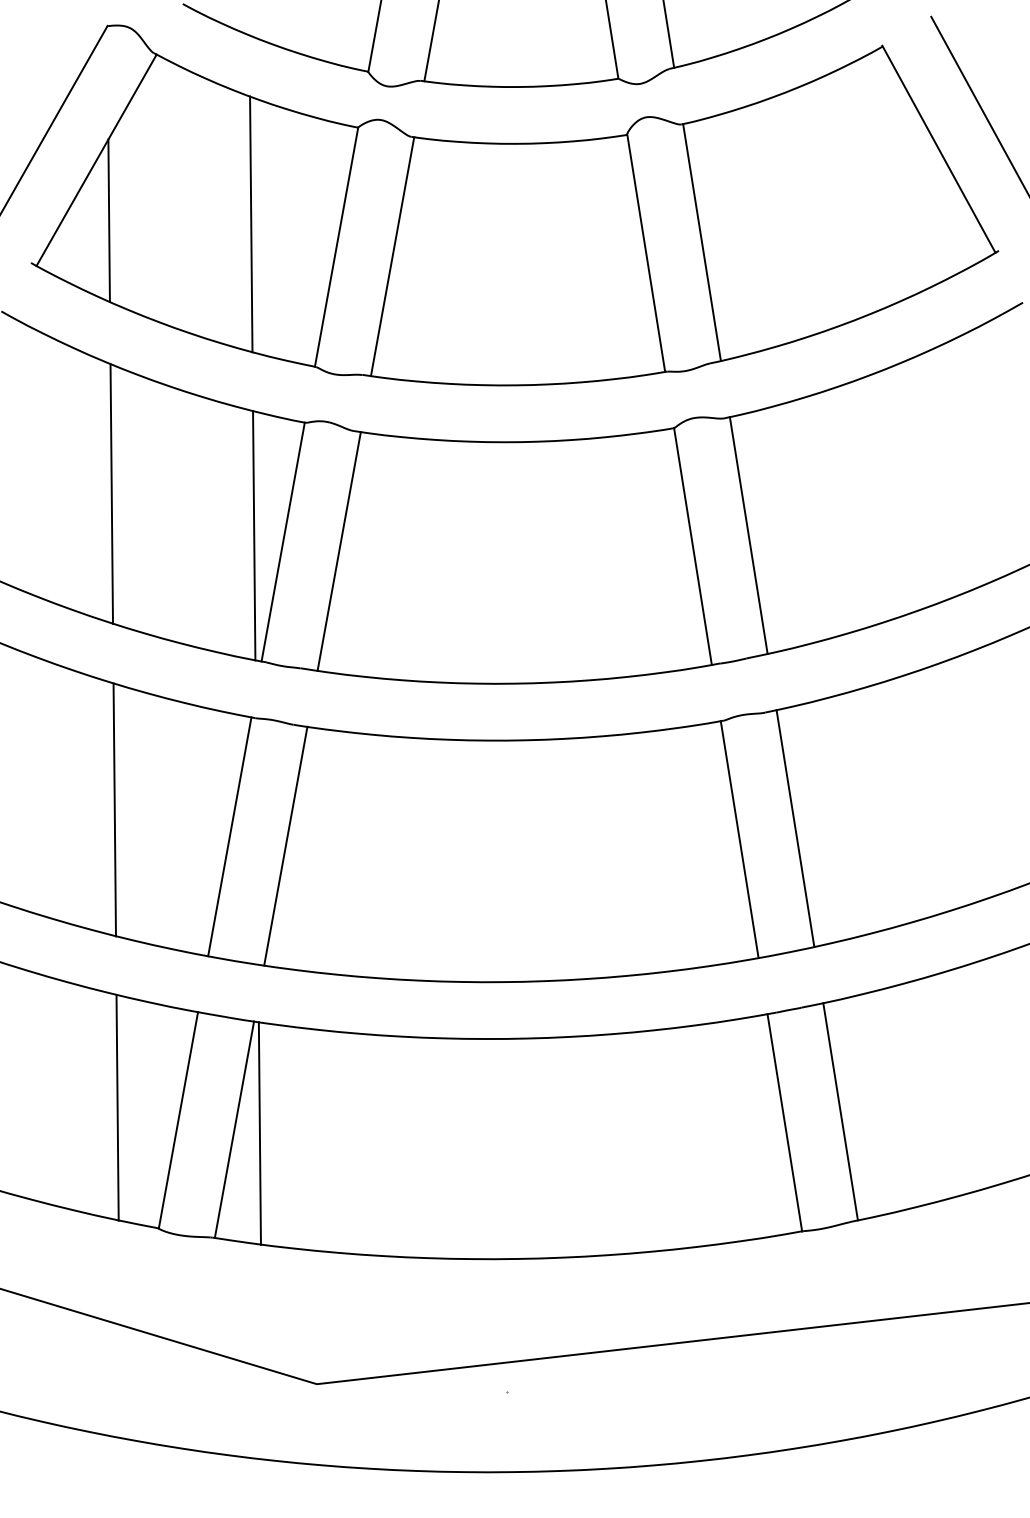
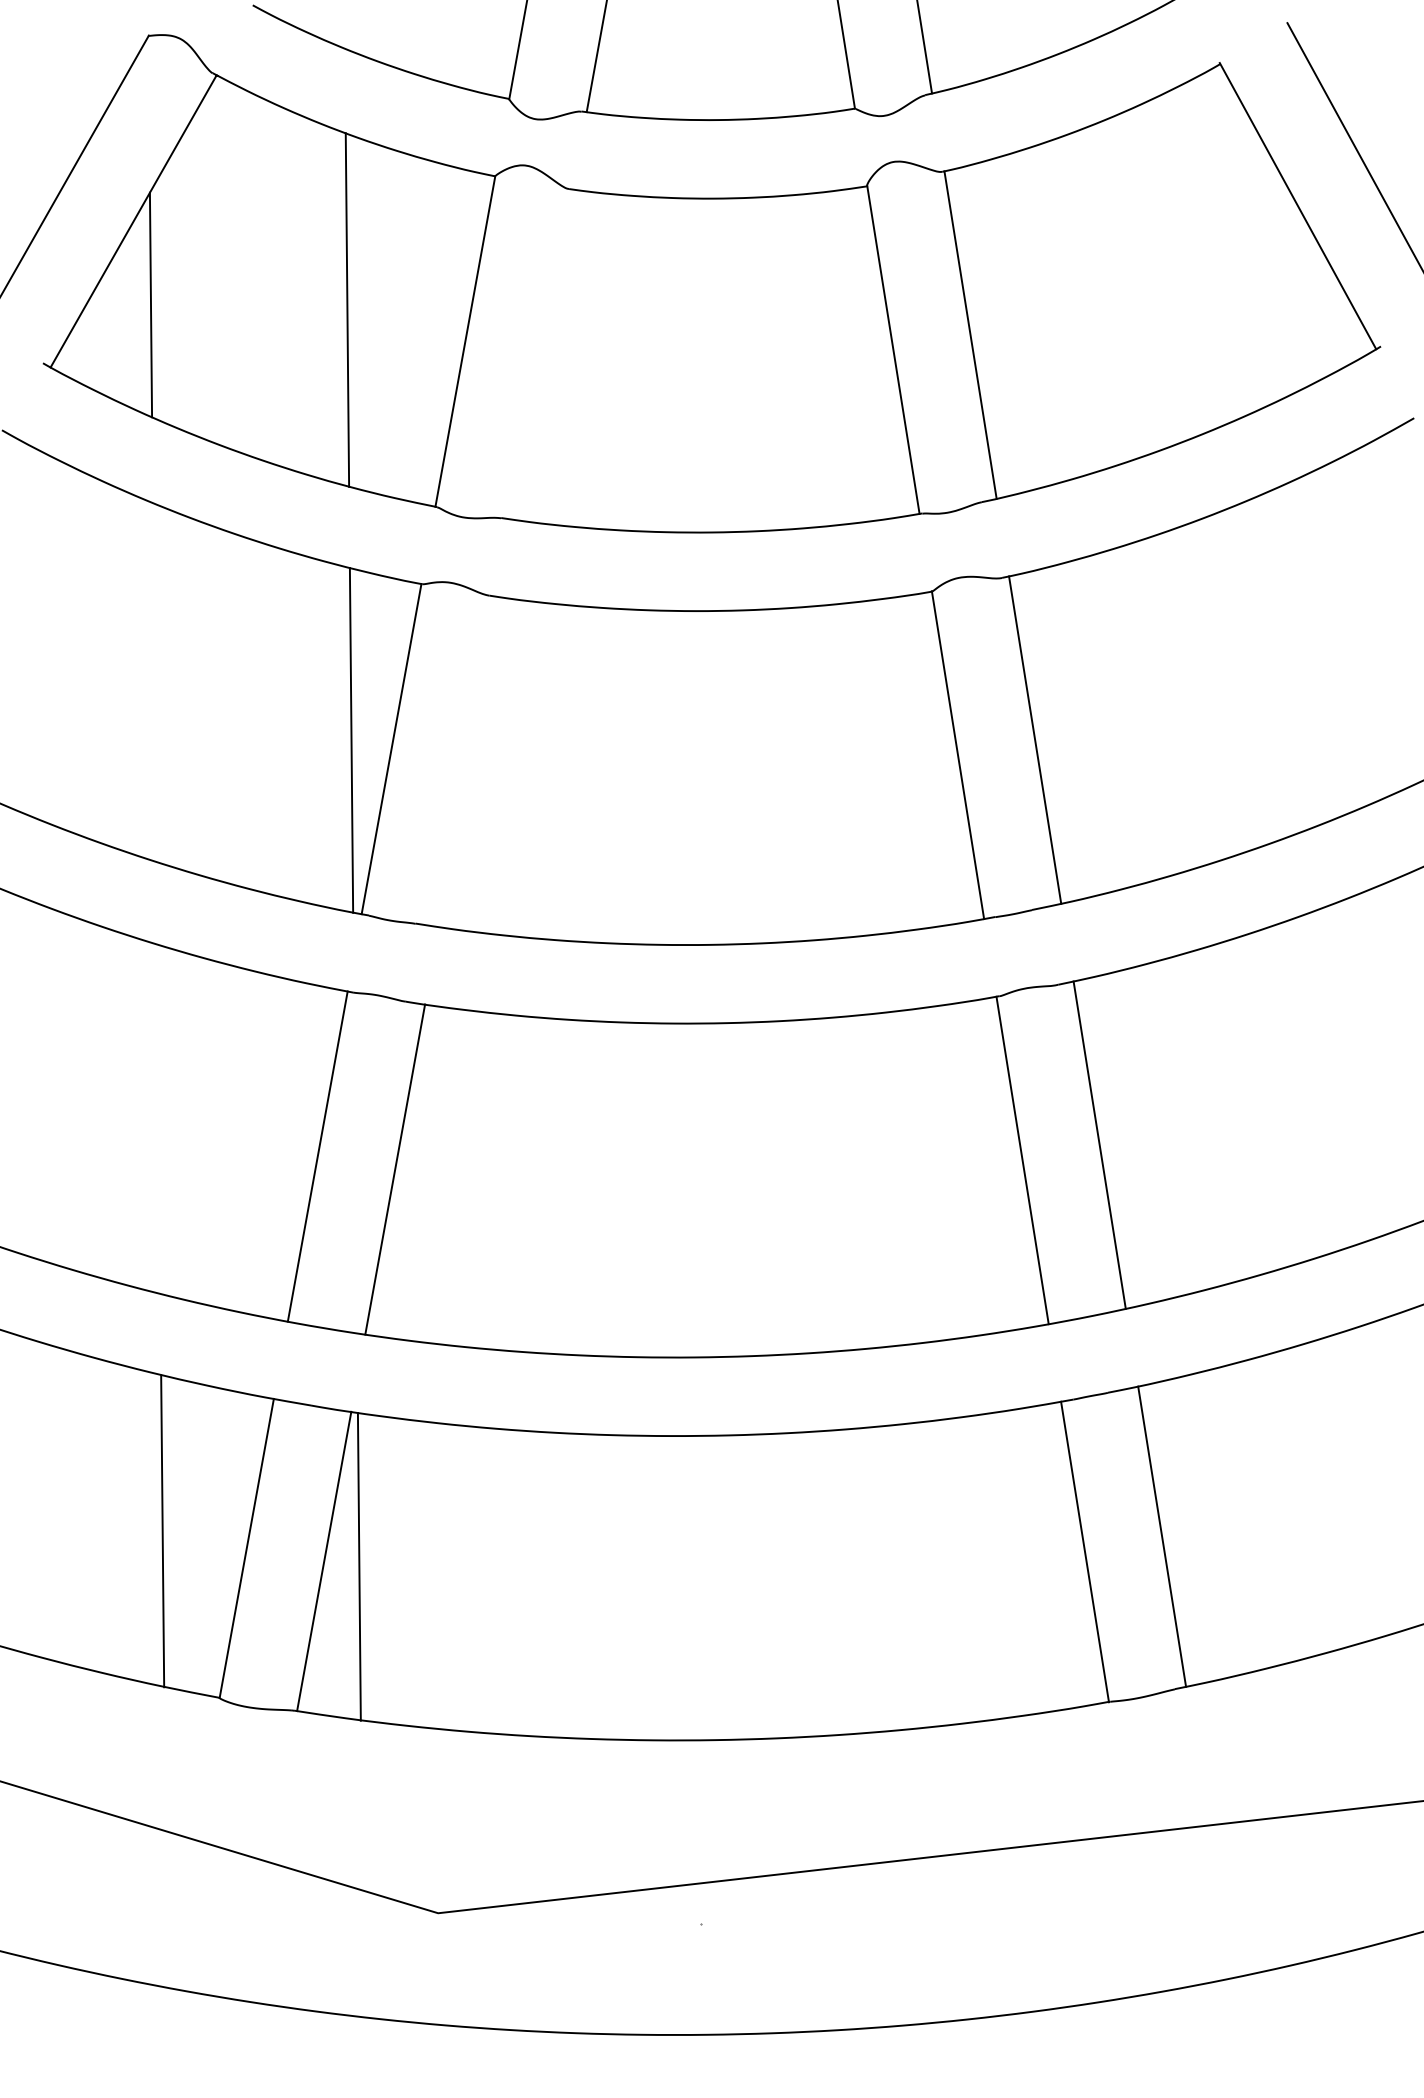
line: (392, 256) -> (542, 354), removed
line: (111, 493) -> (154, 682), removed
line: (338, 551) -> (468, 762), removed
line: (114, 809) -> (158, 1119), removed

